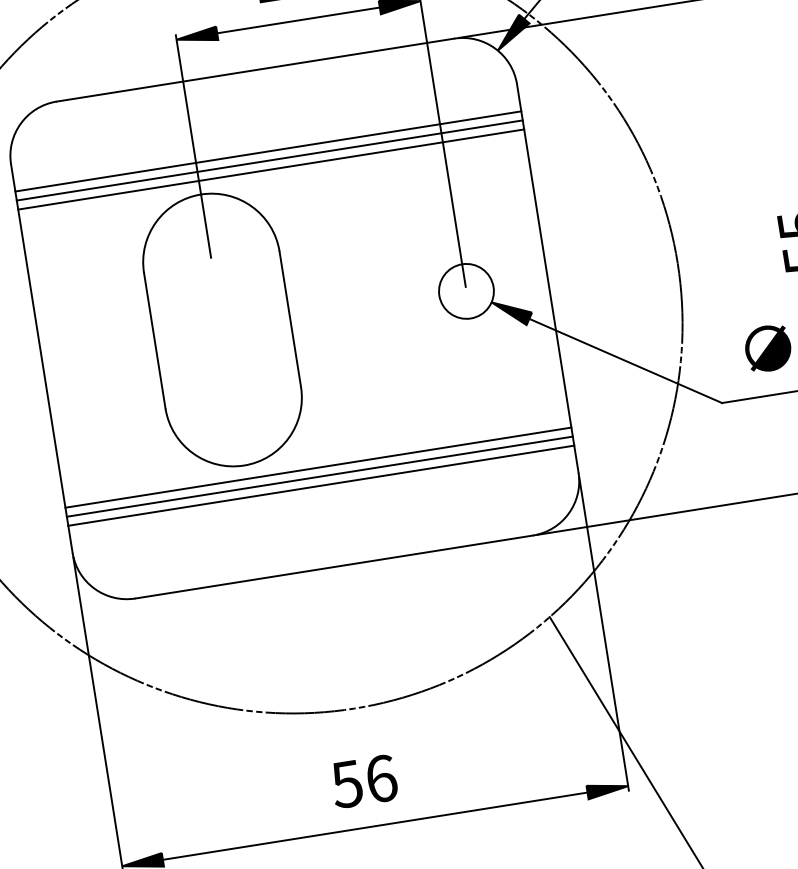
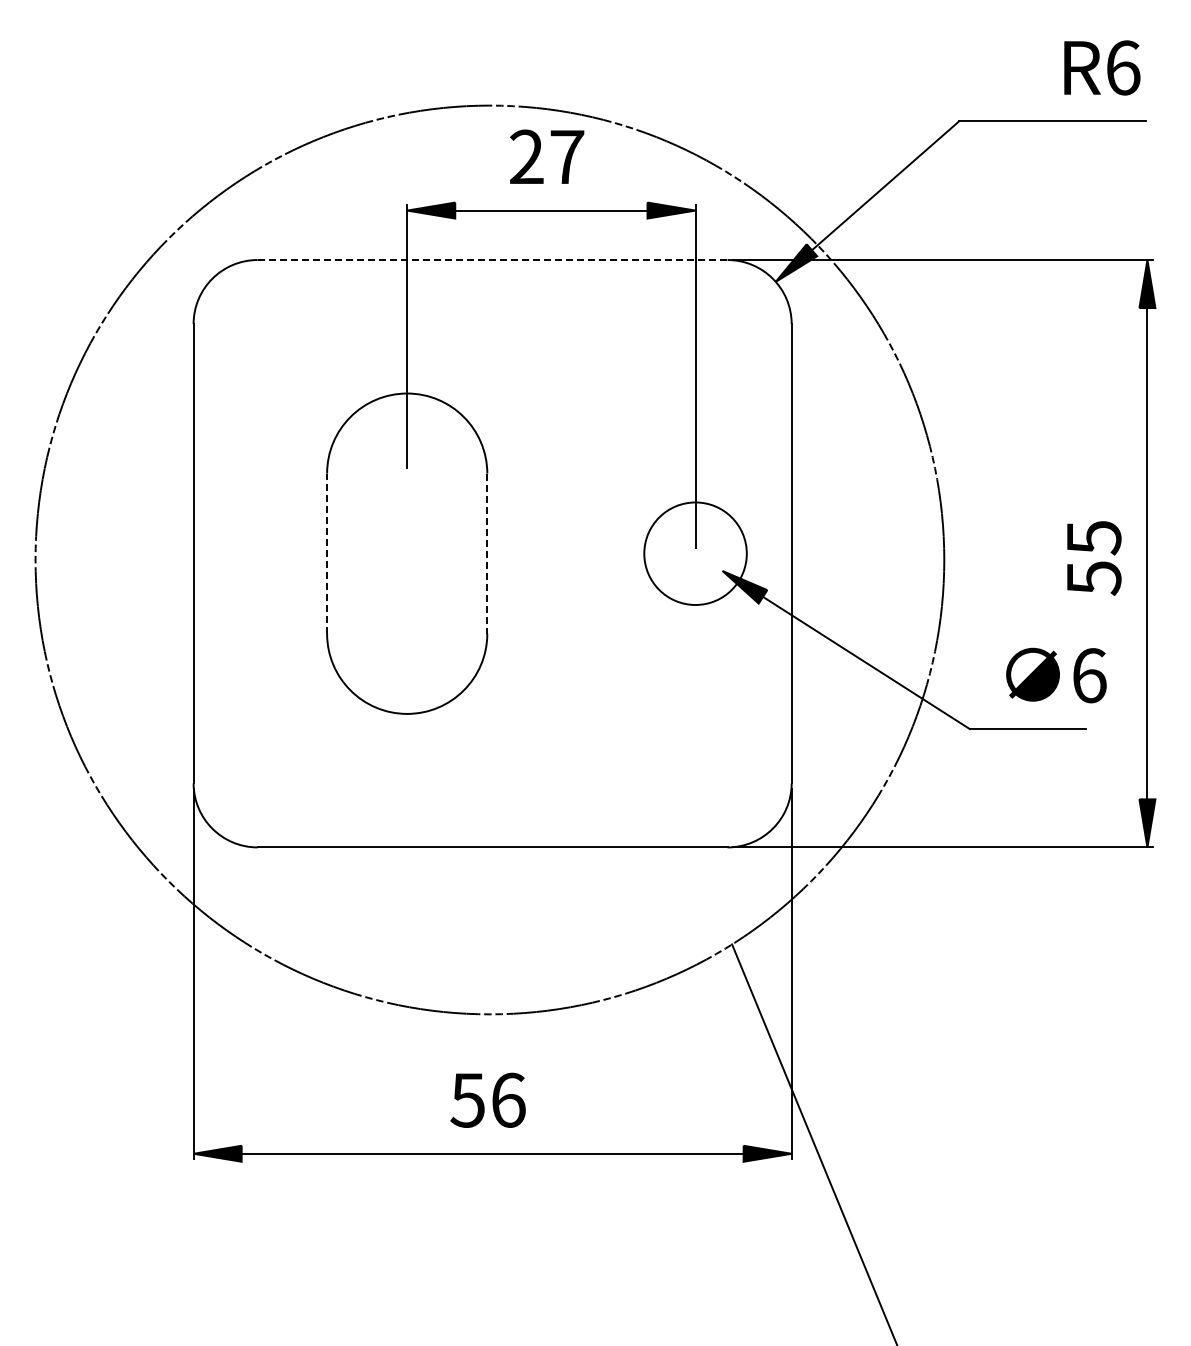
line: (255, 70) -> (492, 260), solid -> dashed
line: (268, 151) -> (492, 356), removed
line: (269, 160) -> (492, 366), removed
line: (271, 169) -> (492, 377), removed
circle: (466, 291) -> (695, 553), size x1.6
line: (290, 319) -> (487, 554), solid -> dashed
line: (155, 340) -> (327, 553), solid -> dashed
line: (318, 467) -> (492, 729), removed
line: (319, 476) -> (492, 740), removed
line: (321, 485) -> (492, 751), removed

